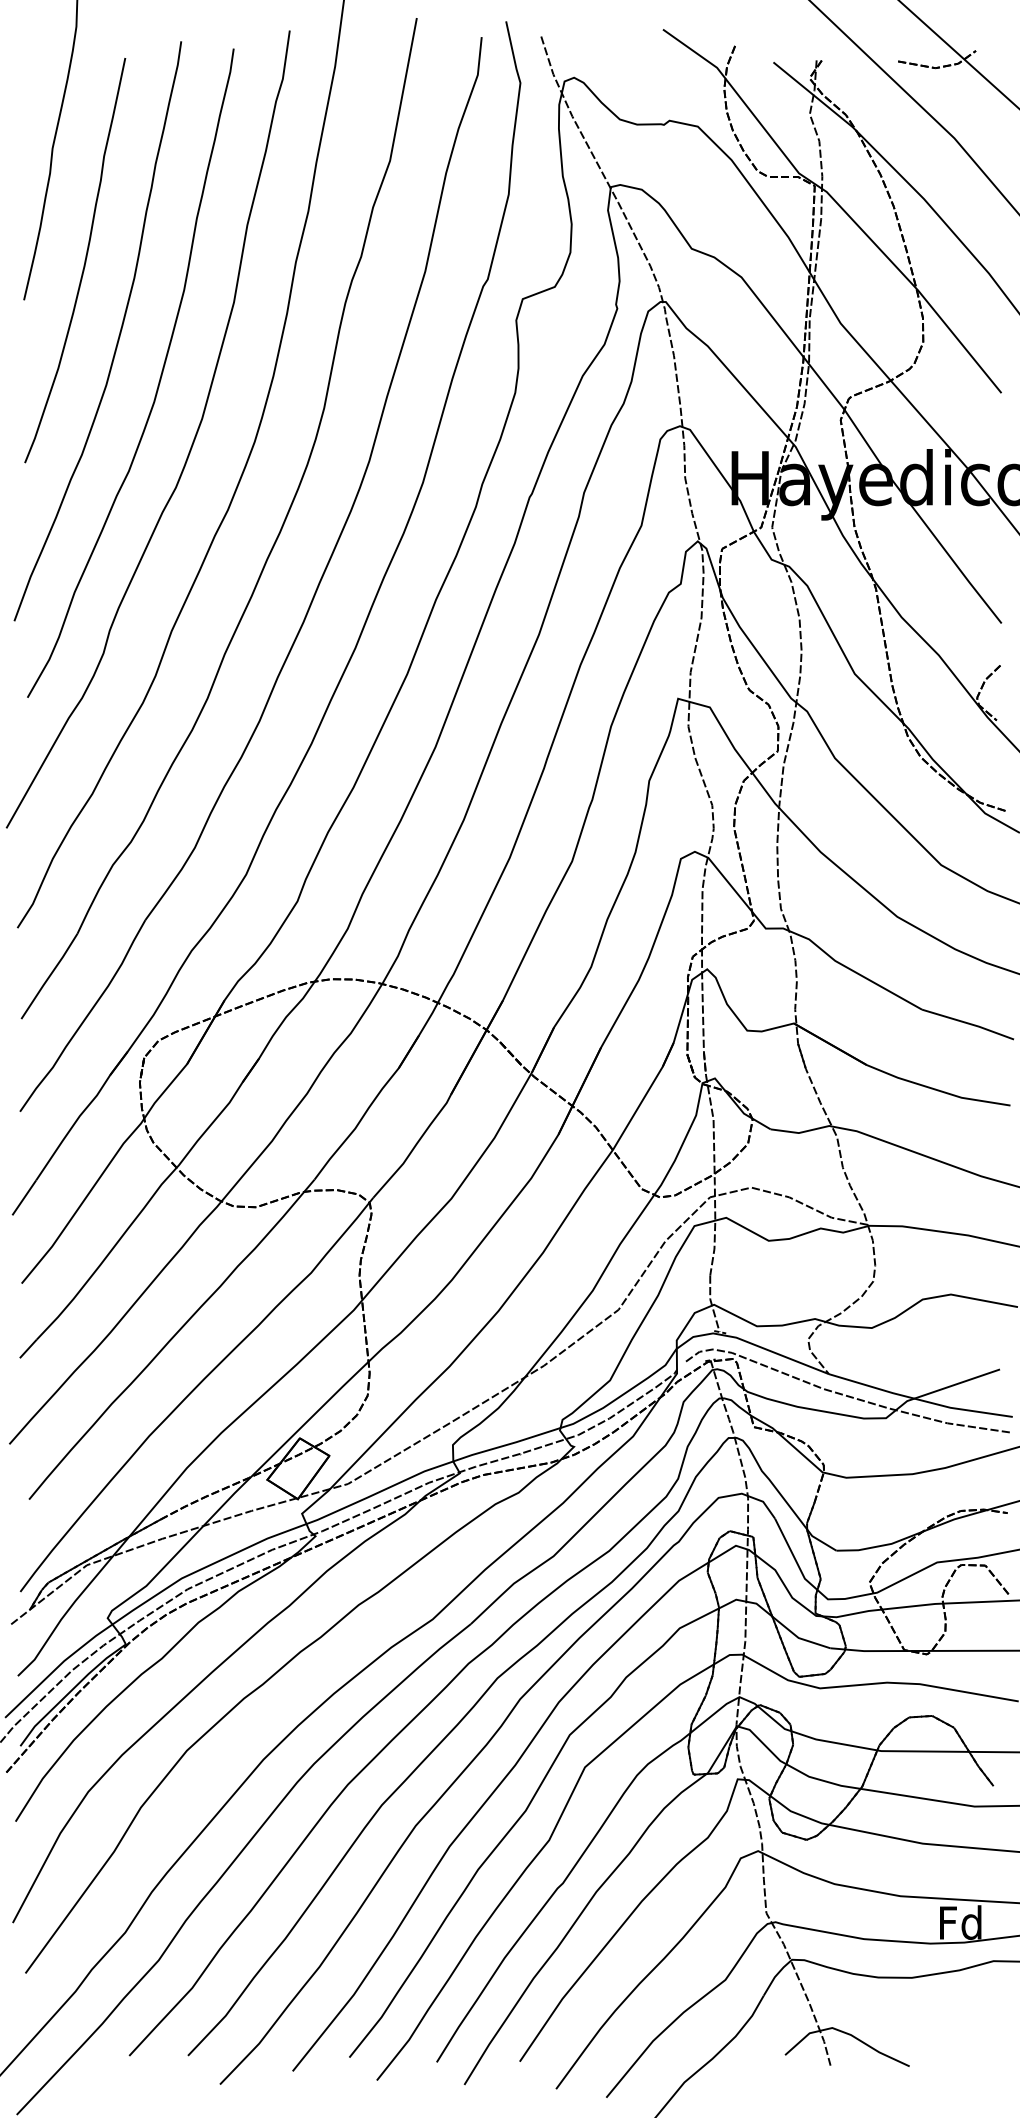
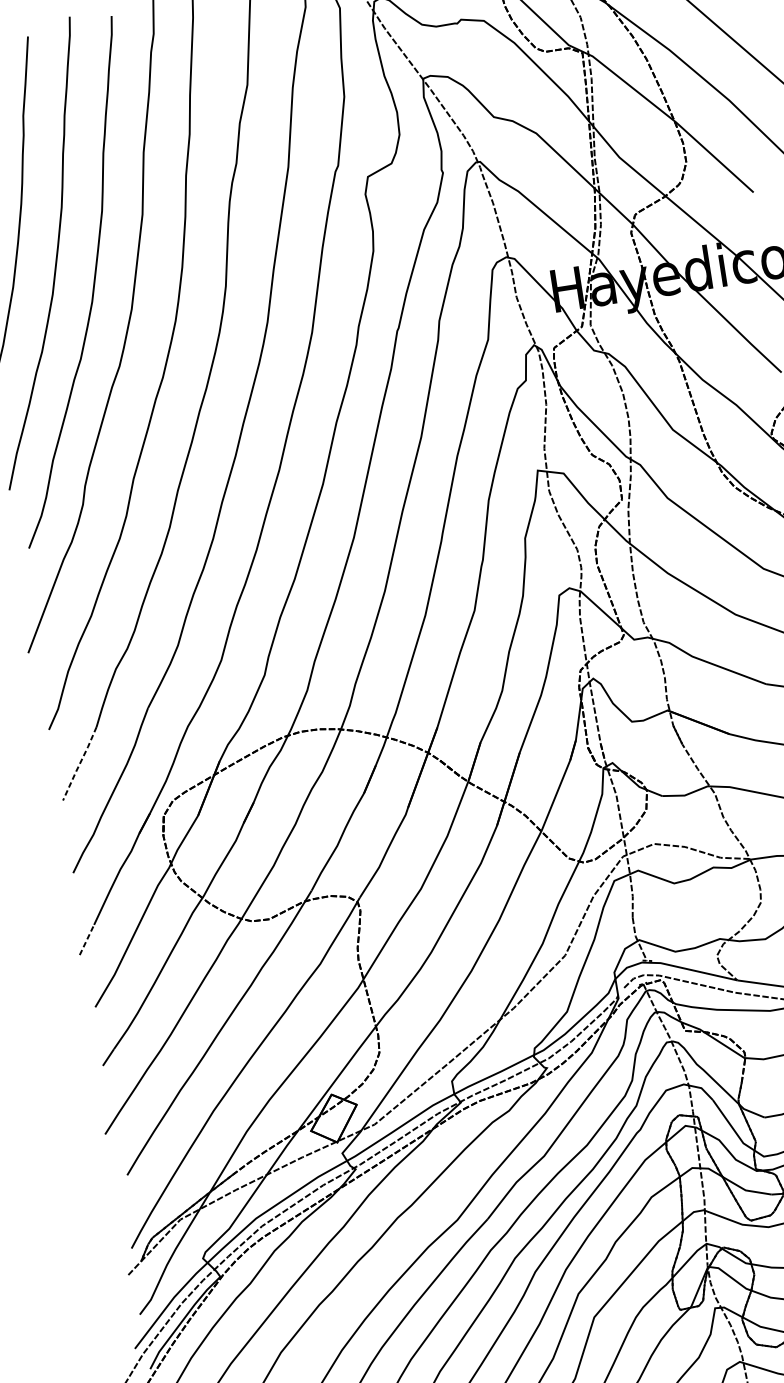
line: (49, 976) -> (79, 763), solid -> dashed
line: (24, 1197) -> (87, 939), solid -> dashed

